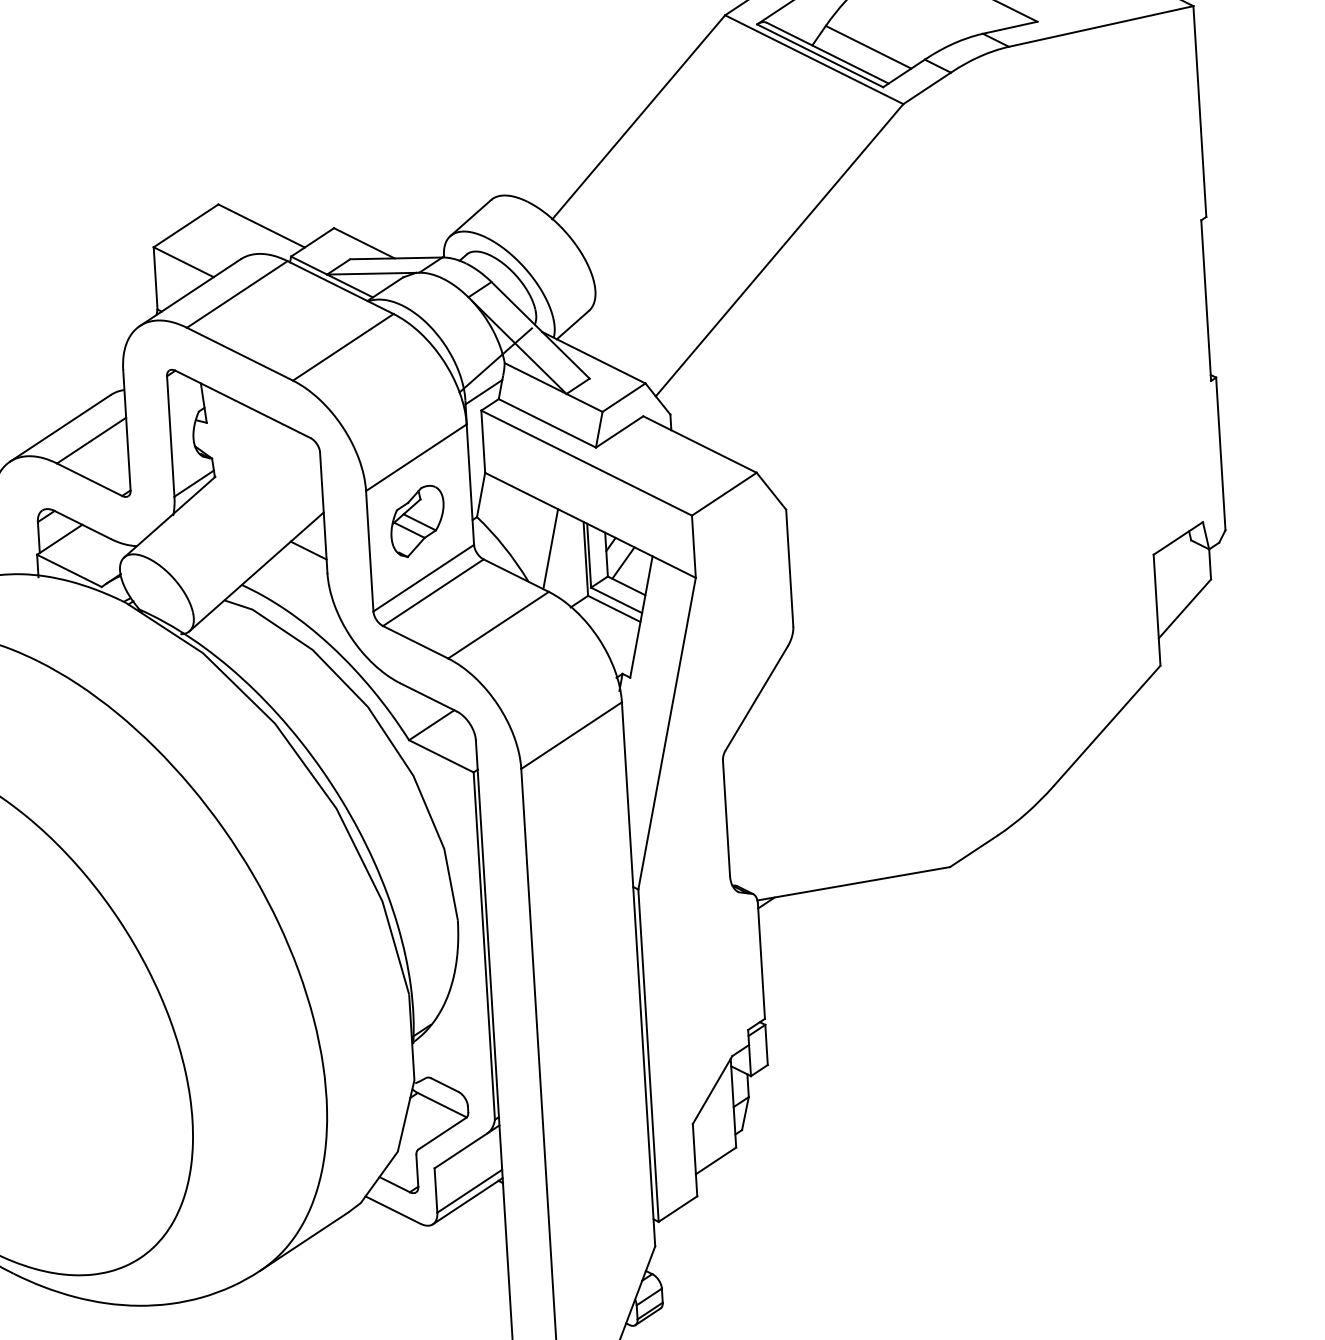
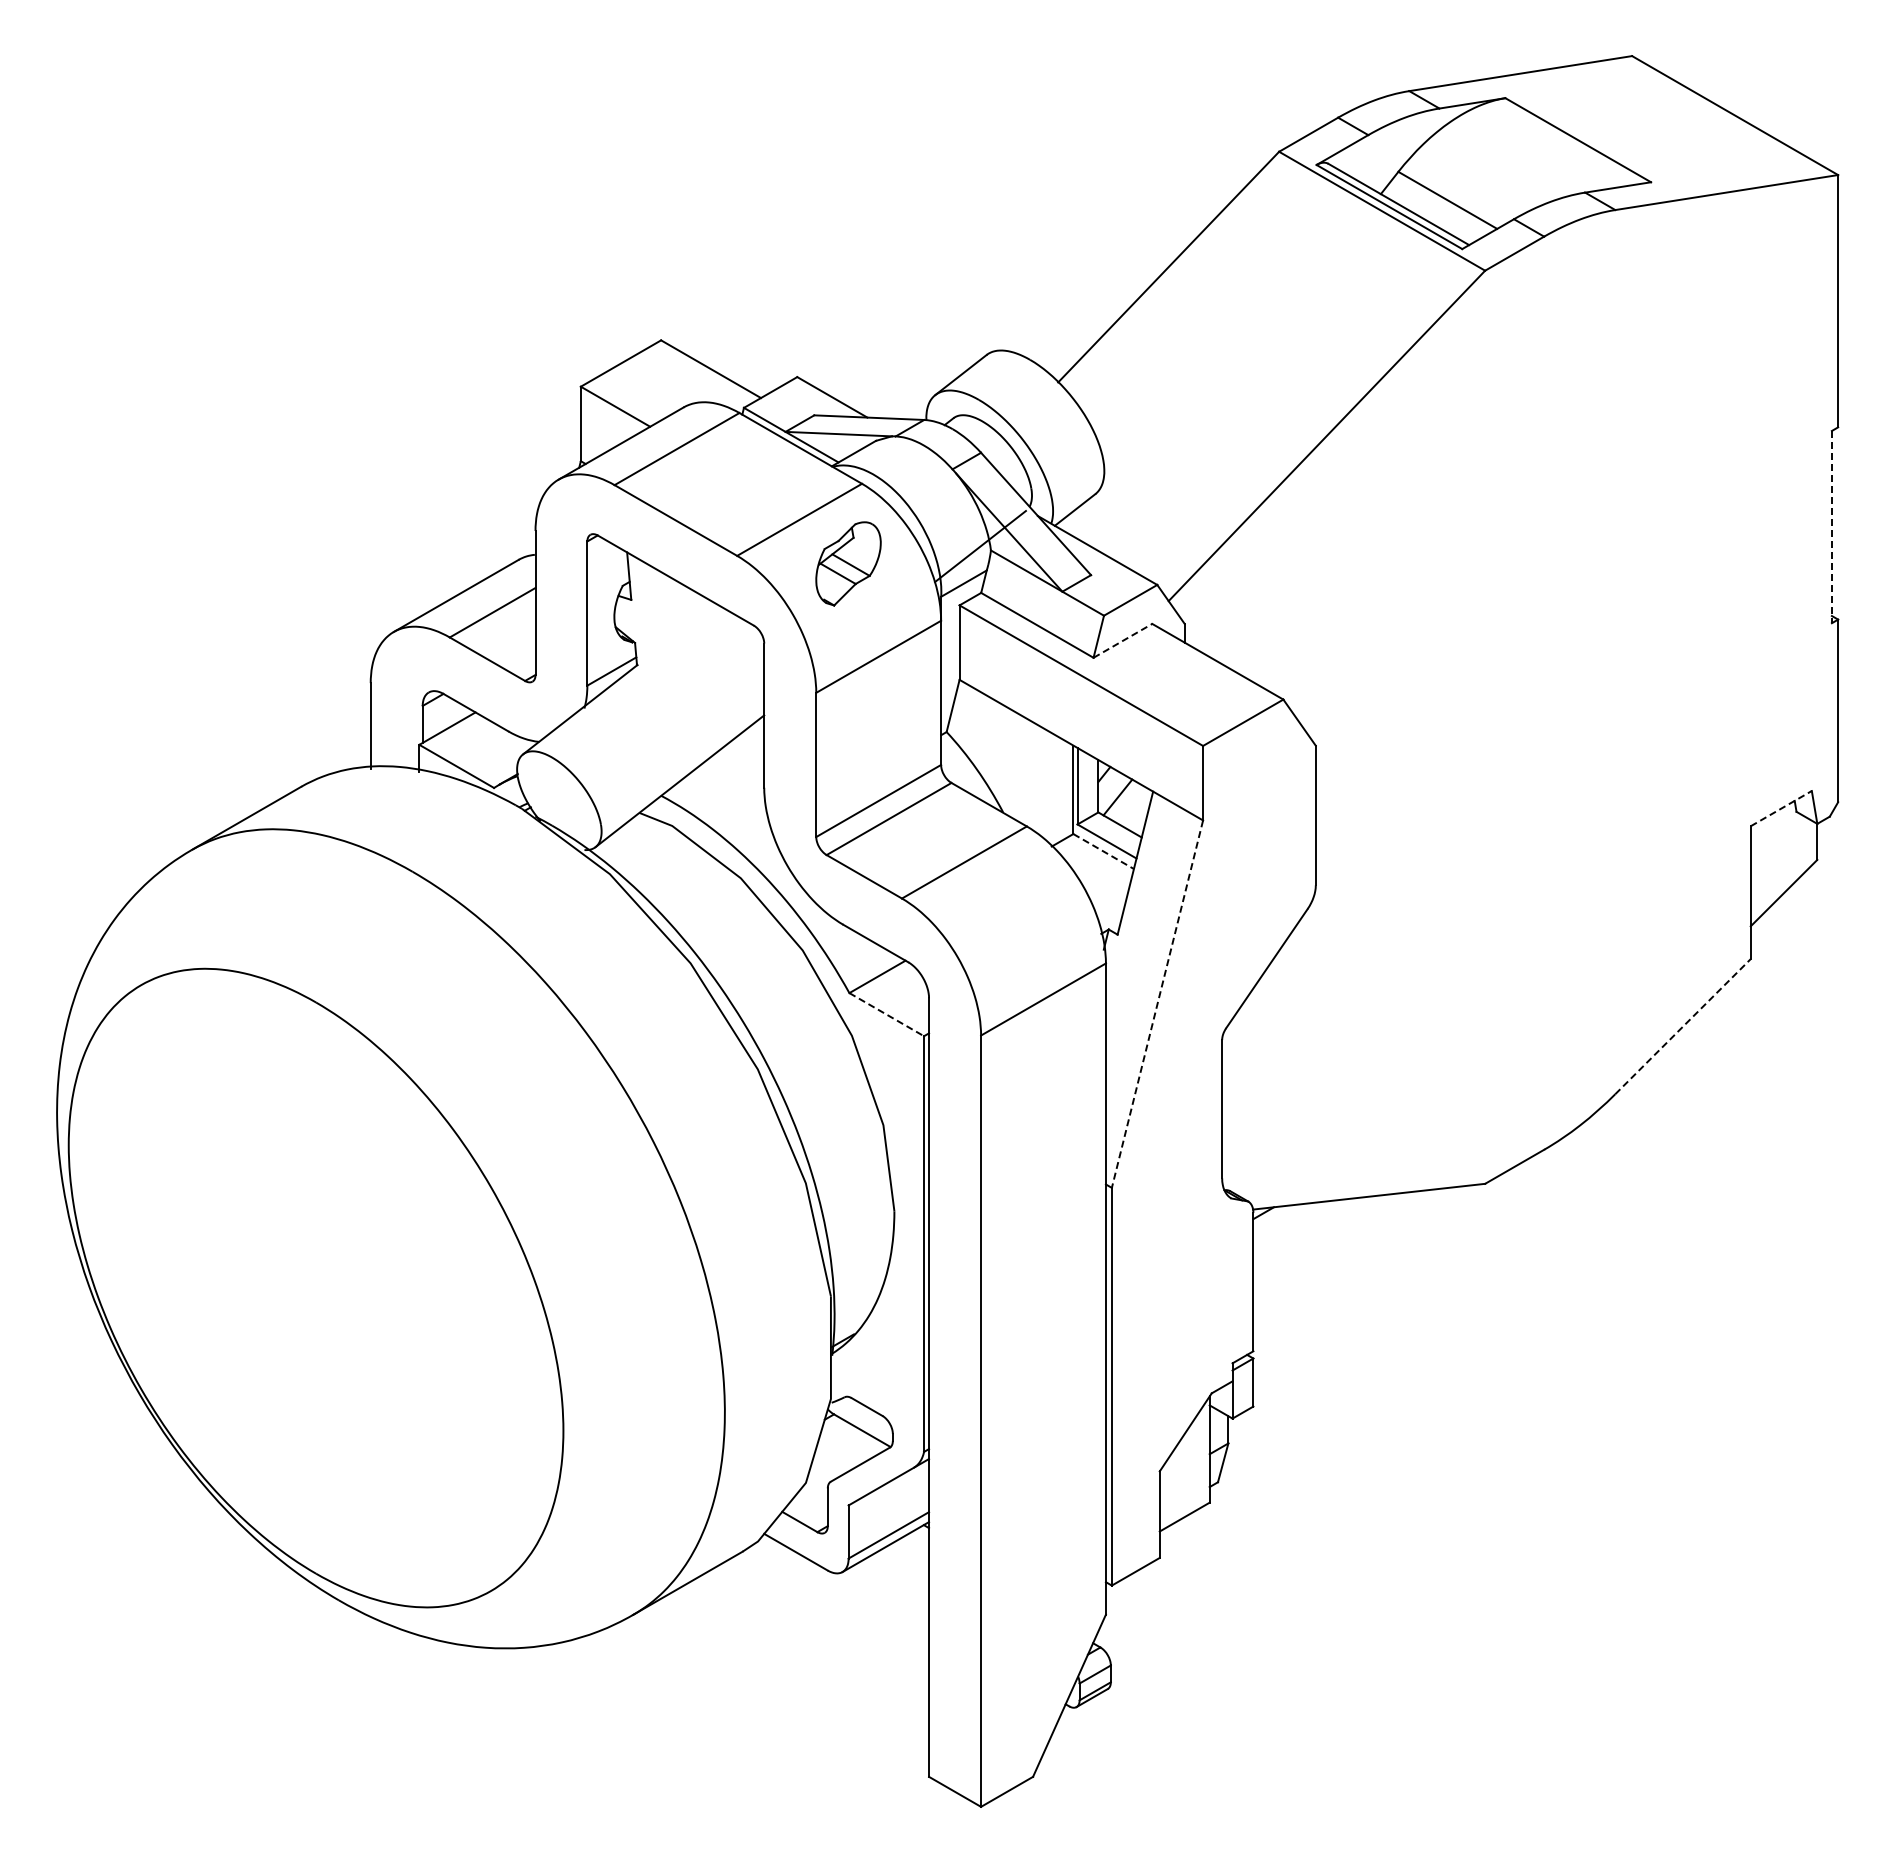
line: (1205, 300) -> (1831, 527), solid -> dashed
line: (619, 431) -> (1122, 640), solid -> dashed
part: (417, 521) -> (848, 563), moved
line: (1178, 538) -> (1781, 808), solid -> dashed
line: (550, 549) -> (1031, 775), removed
line: (308, 550) -> (743, 759), removed
line: (614, 608) -> (1103, 851), solid -> dashed
line: (1107, 725) -> (1683, 1026), solid -> dashed
line: (667, 733) -> (1157, 1004), solid -> dashed
line: (442, 756) -> (887, 1014), solid -> dashed

